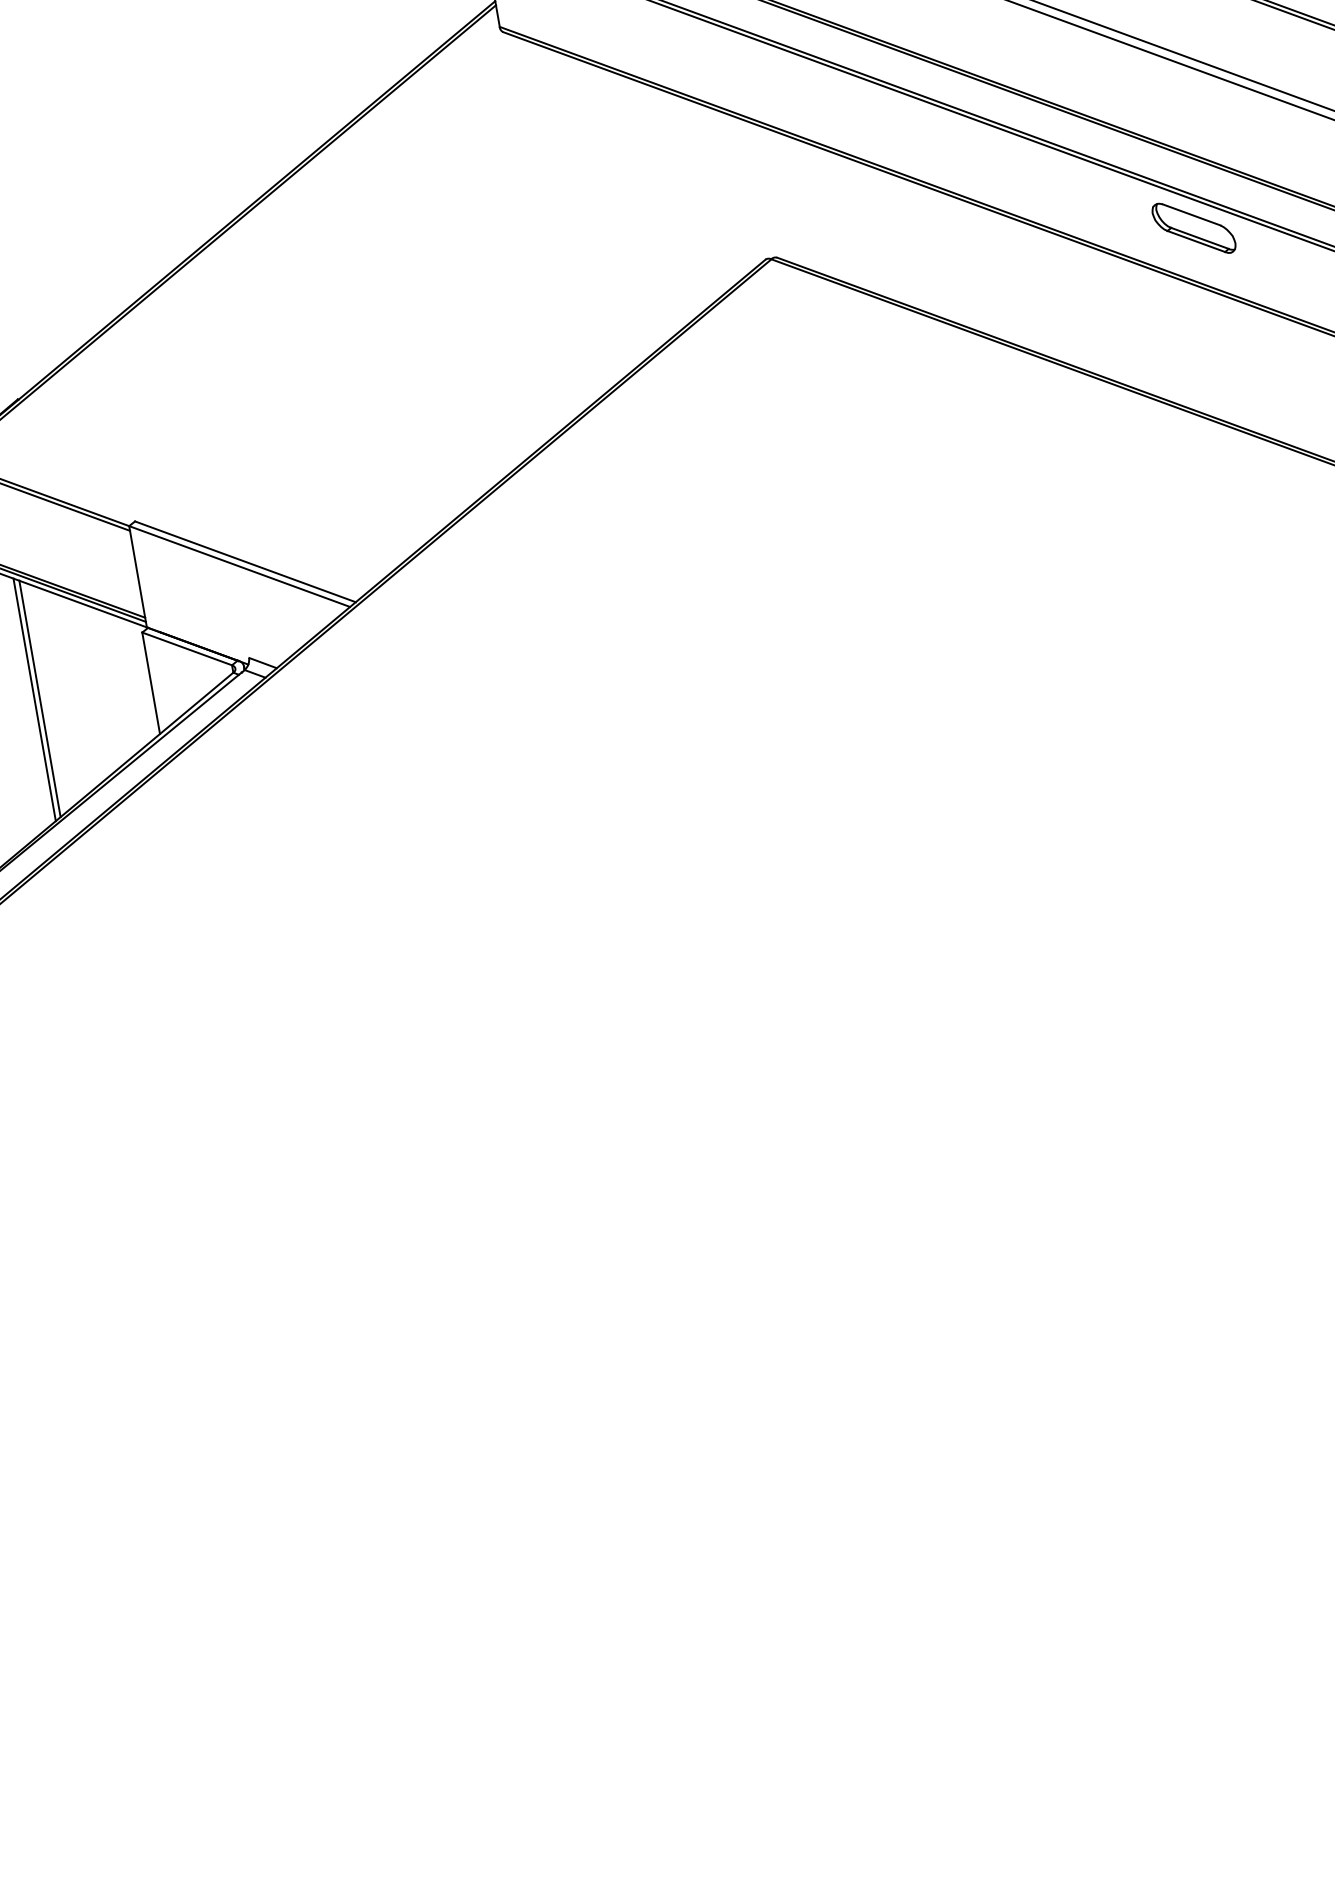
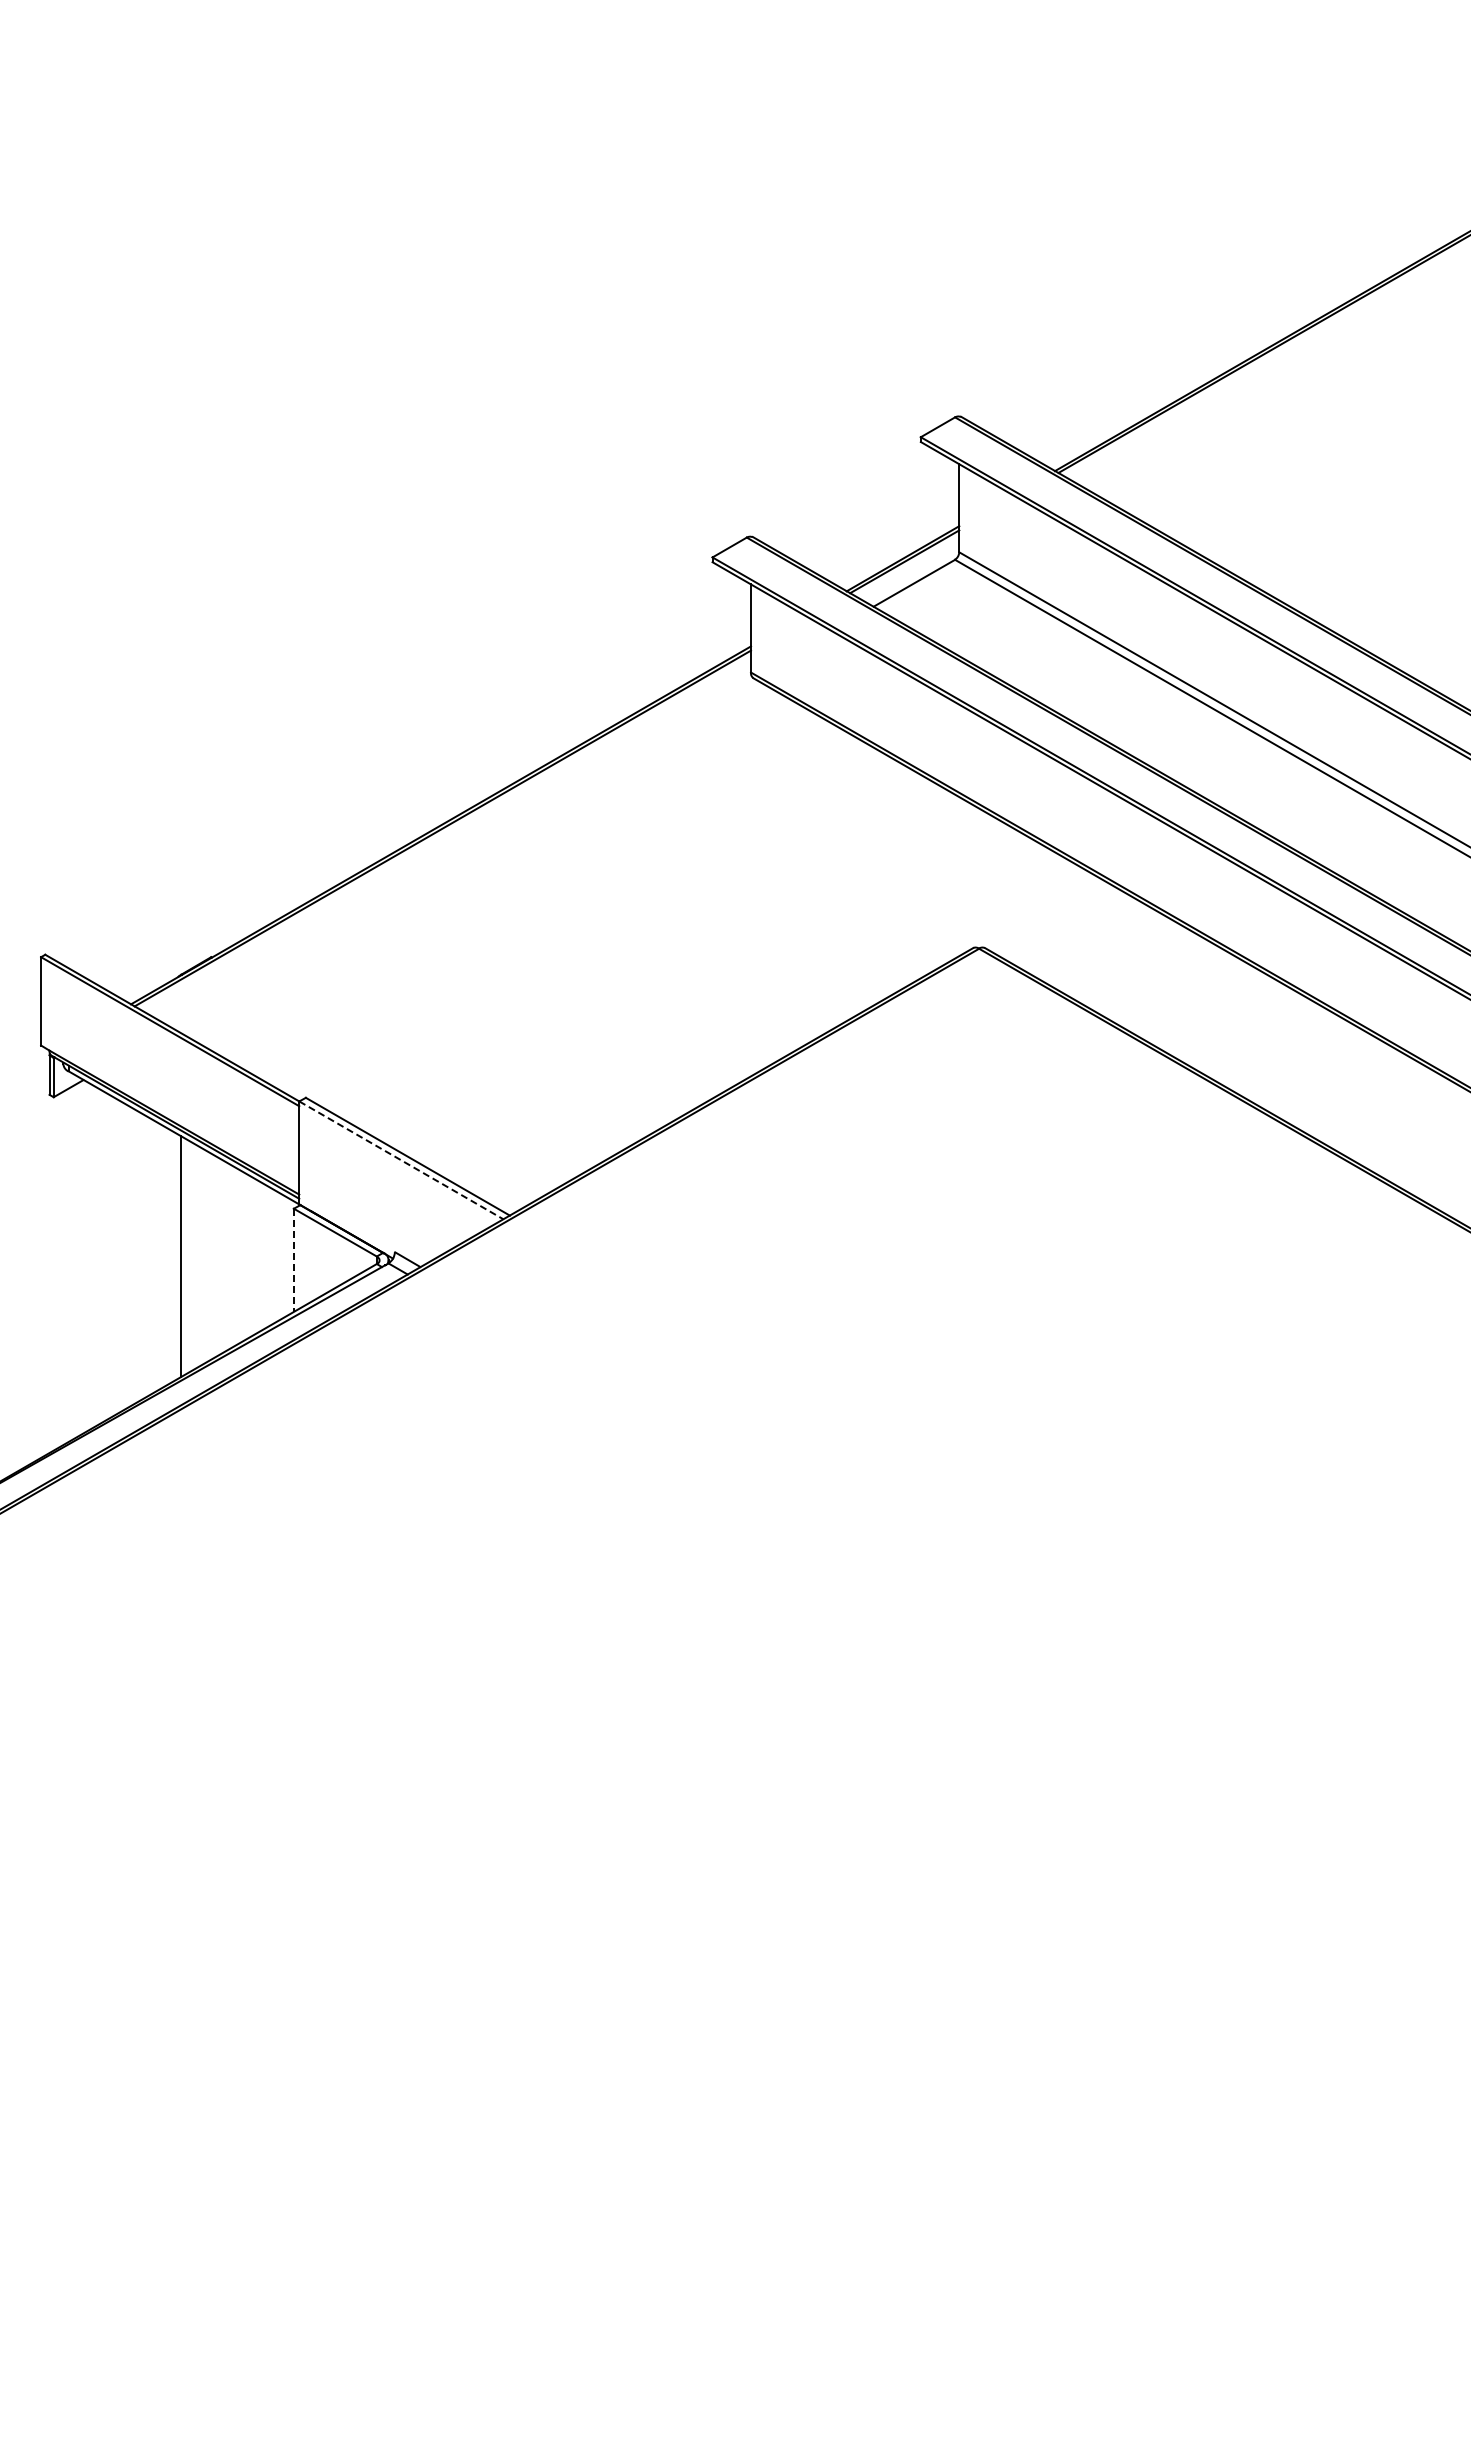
part: (1193, 227) -> (1401, 990), removed
line: (239, 566) -> (401, 1160), solid -> dashed
line: (150, 683) -> (293, 1260), solid -> dashed
line: (35, 699) -> (176, 1256), removed

